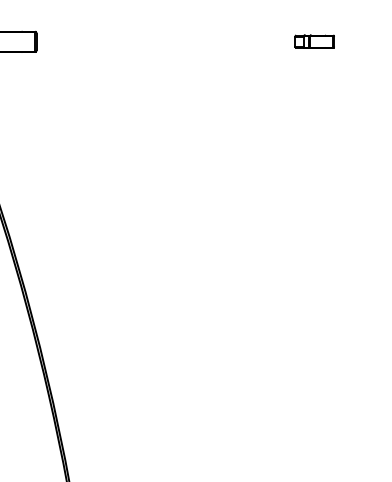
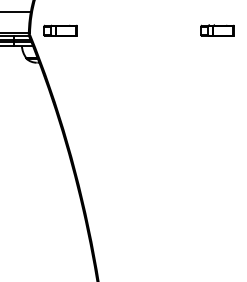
part: (314, 41) -> (217, 30), size x1.67

